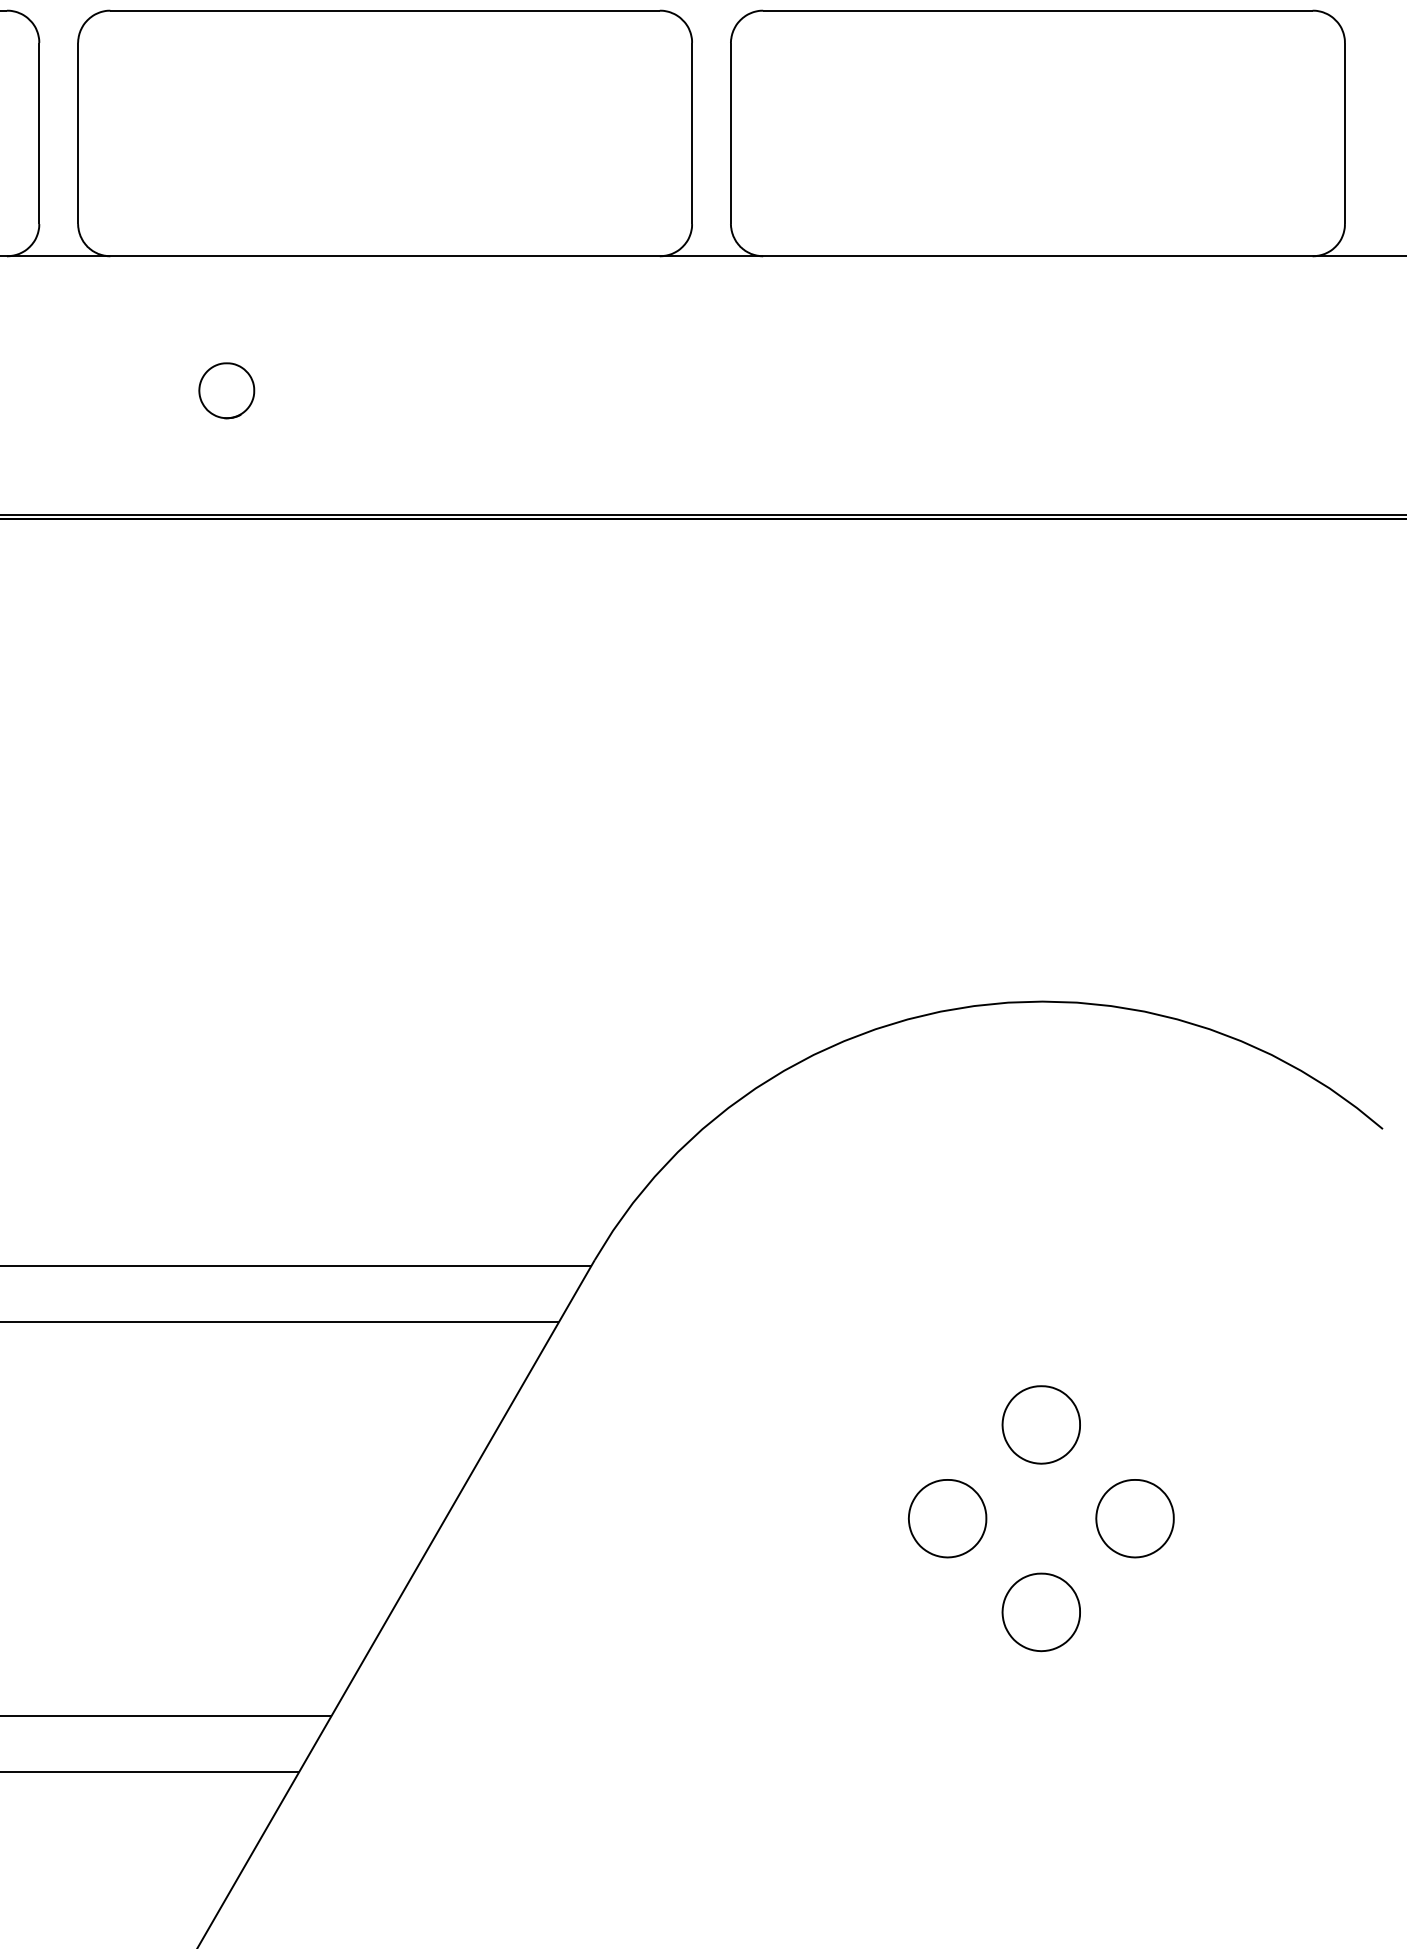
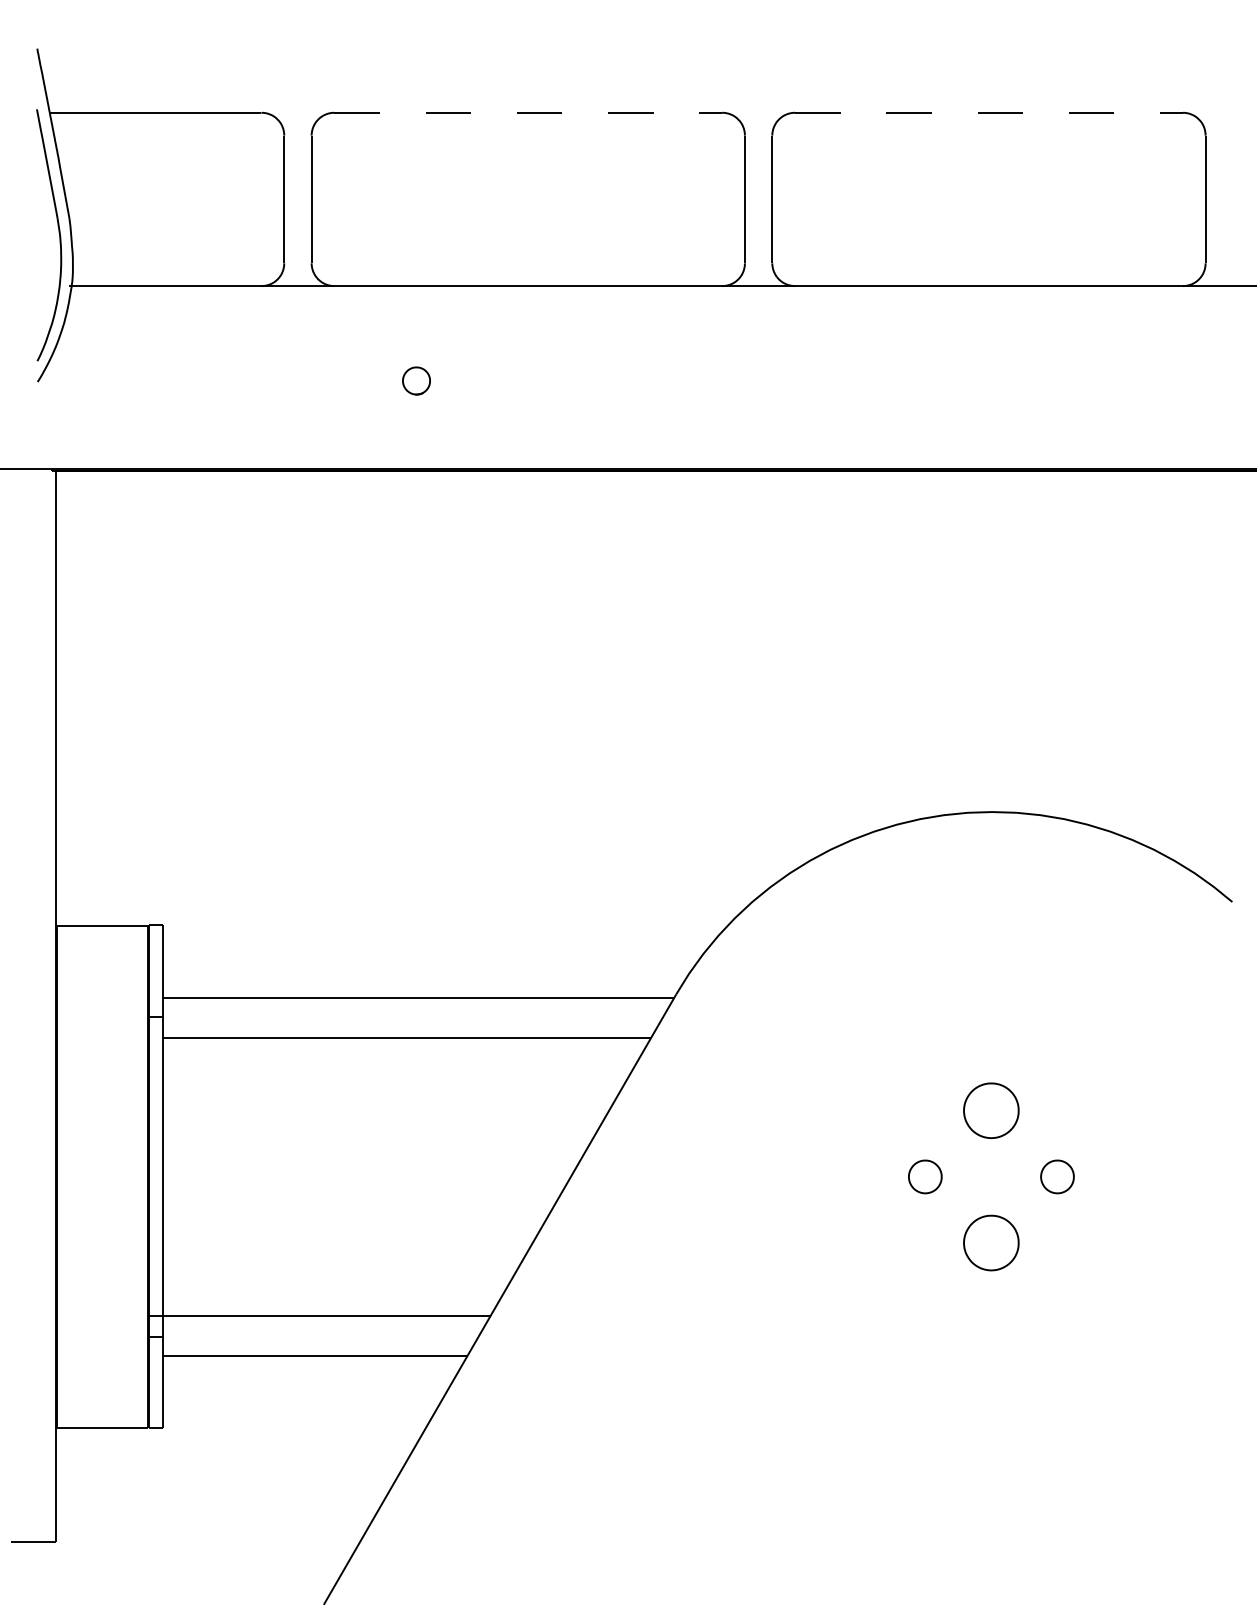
line: (385, 10) -> (528, 112), solid -> dashed
line: (1037, 10) -> (988, 112), solid -> dashed
part: (226, 390) -> (416, 380), size x0.7
part: (948, 1518) -> (925, 1176), size x0.6
part: (1135, 1518) -> (1057, 1176), size x0.6

